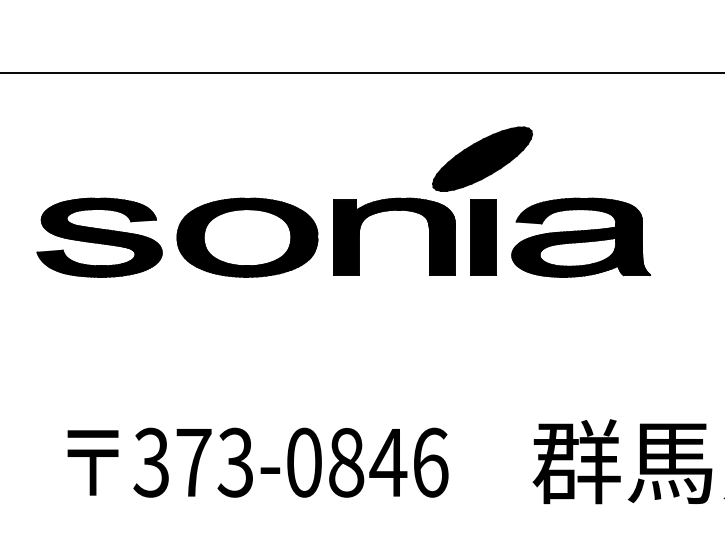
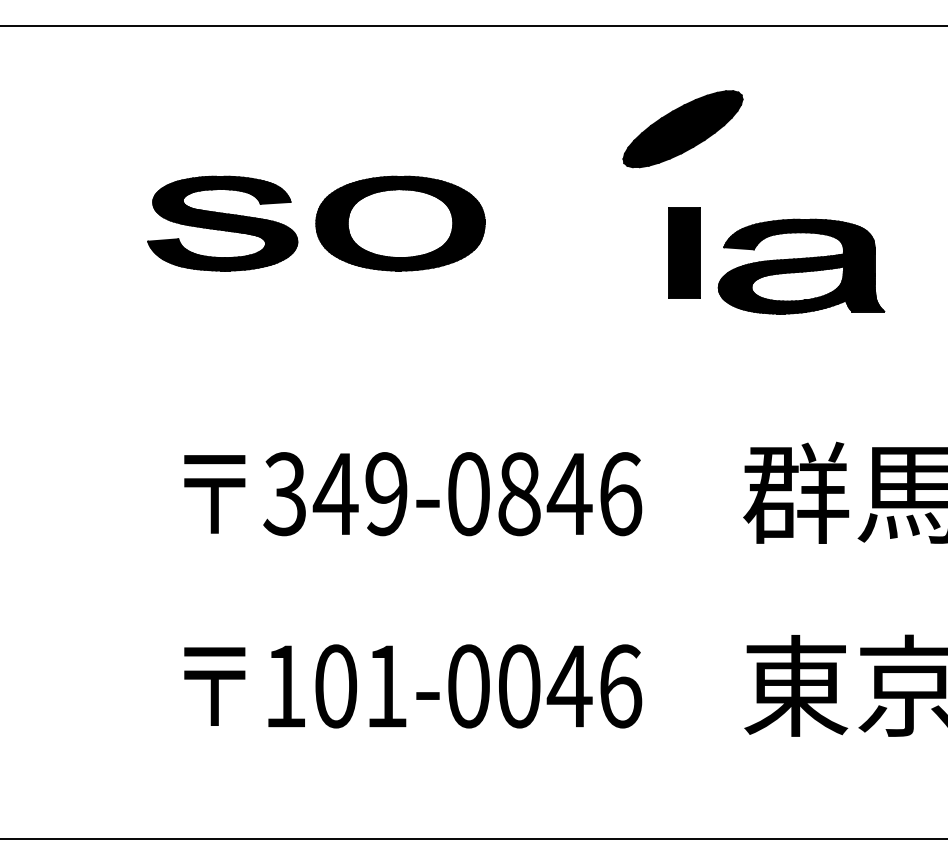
part: (392, 210) -> (574, 191), removed
part: (483, 237) -> (684, 252), moved
part: (581, 237) -> (801, 266), moved
text: (213, 463) -> (359, 494), 373-0846 -> 349-0846

